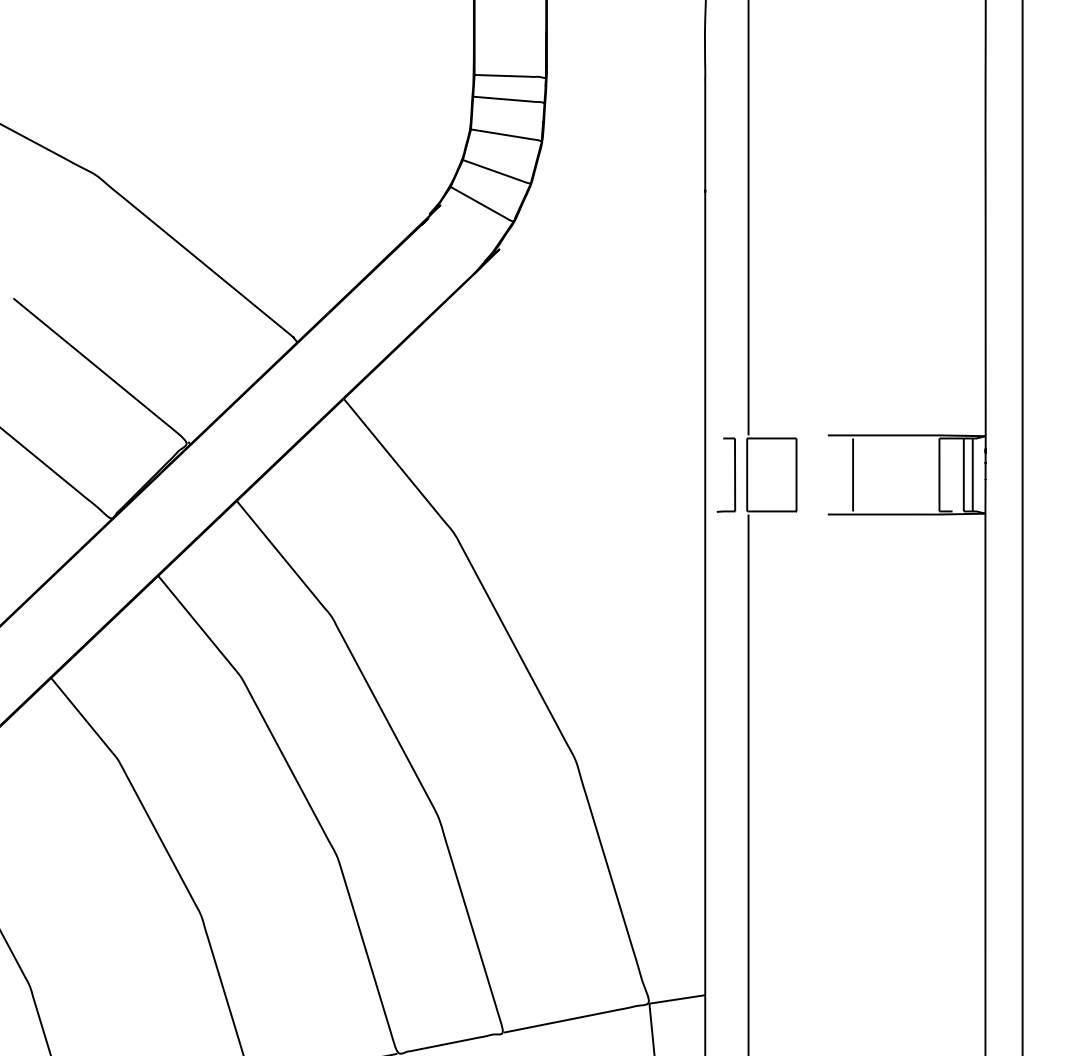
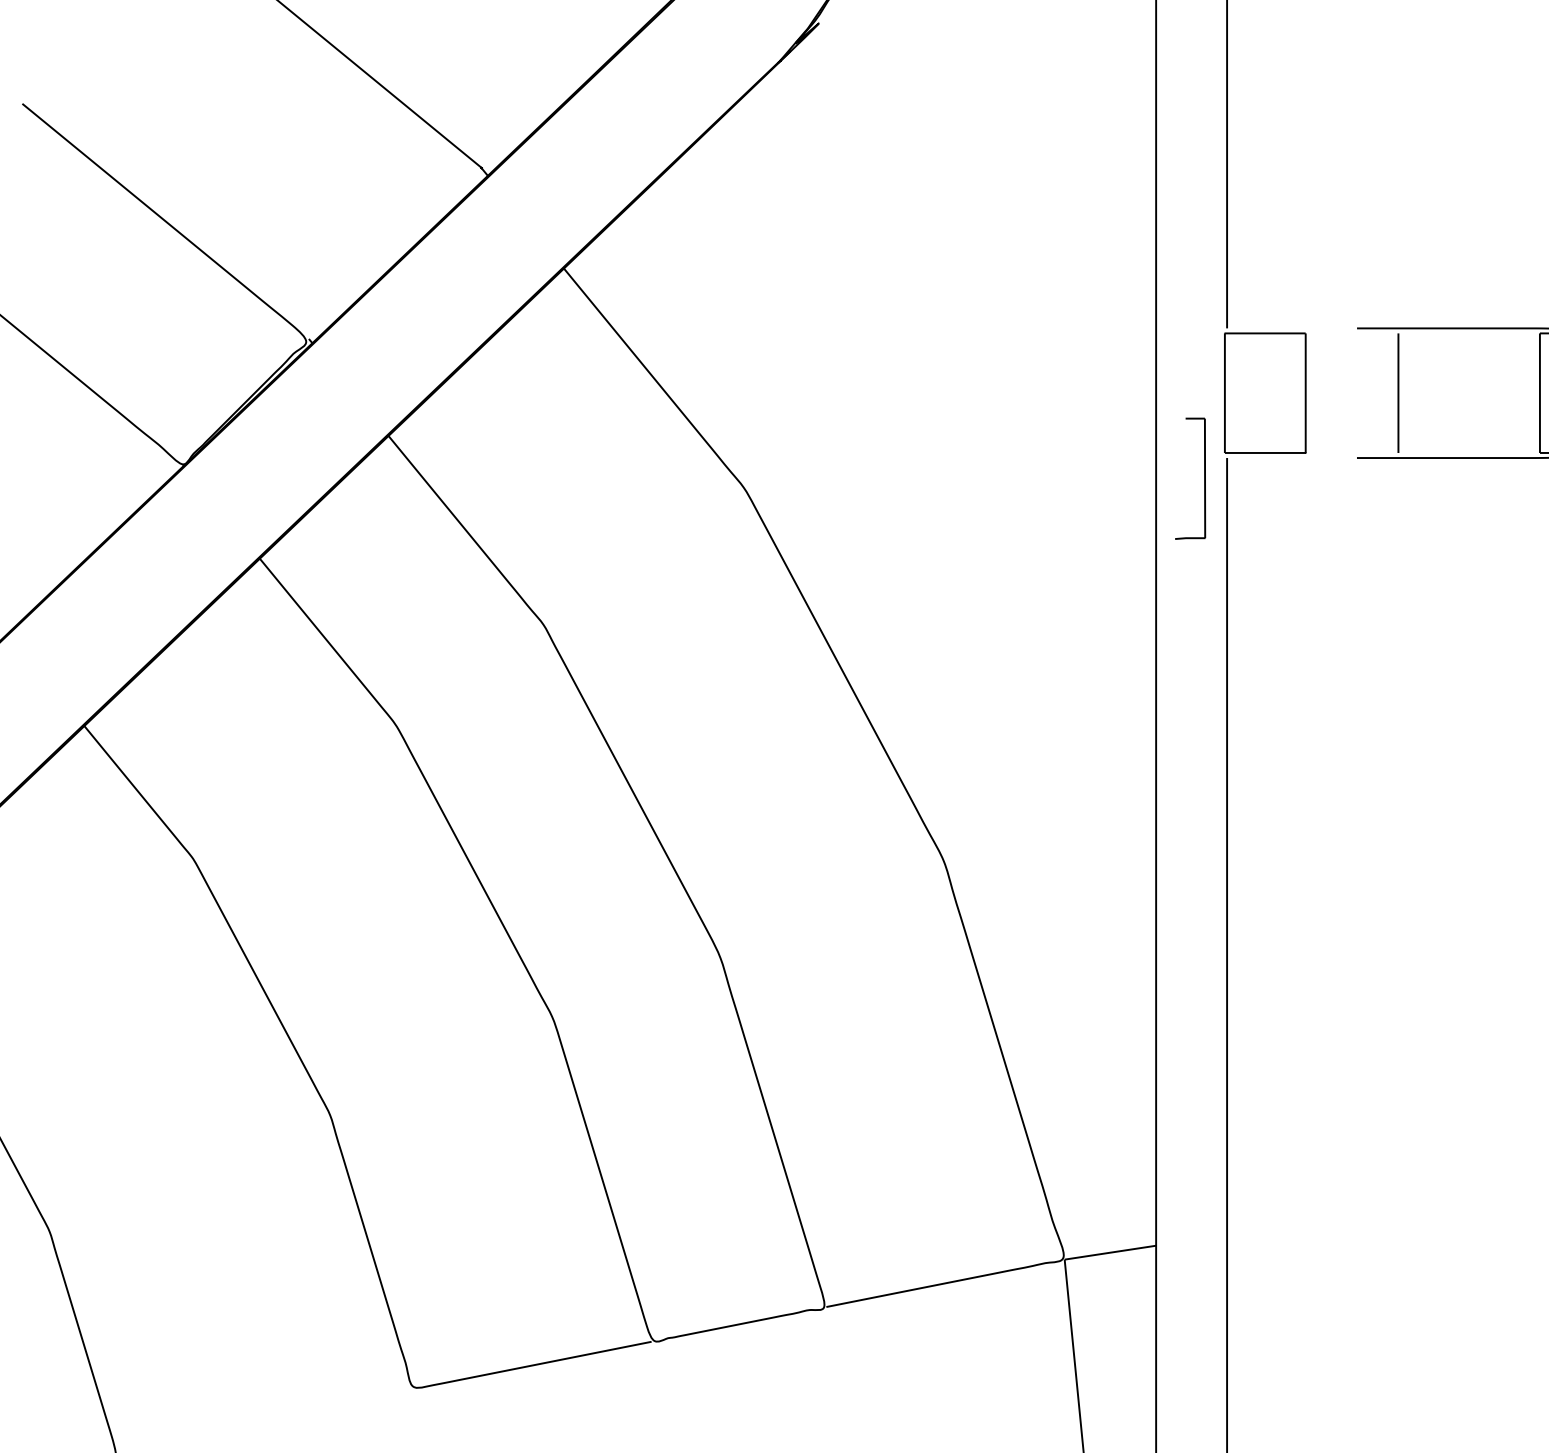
part: (734, 474) -> (1204, 477), moved

